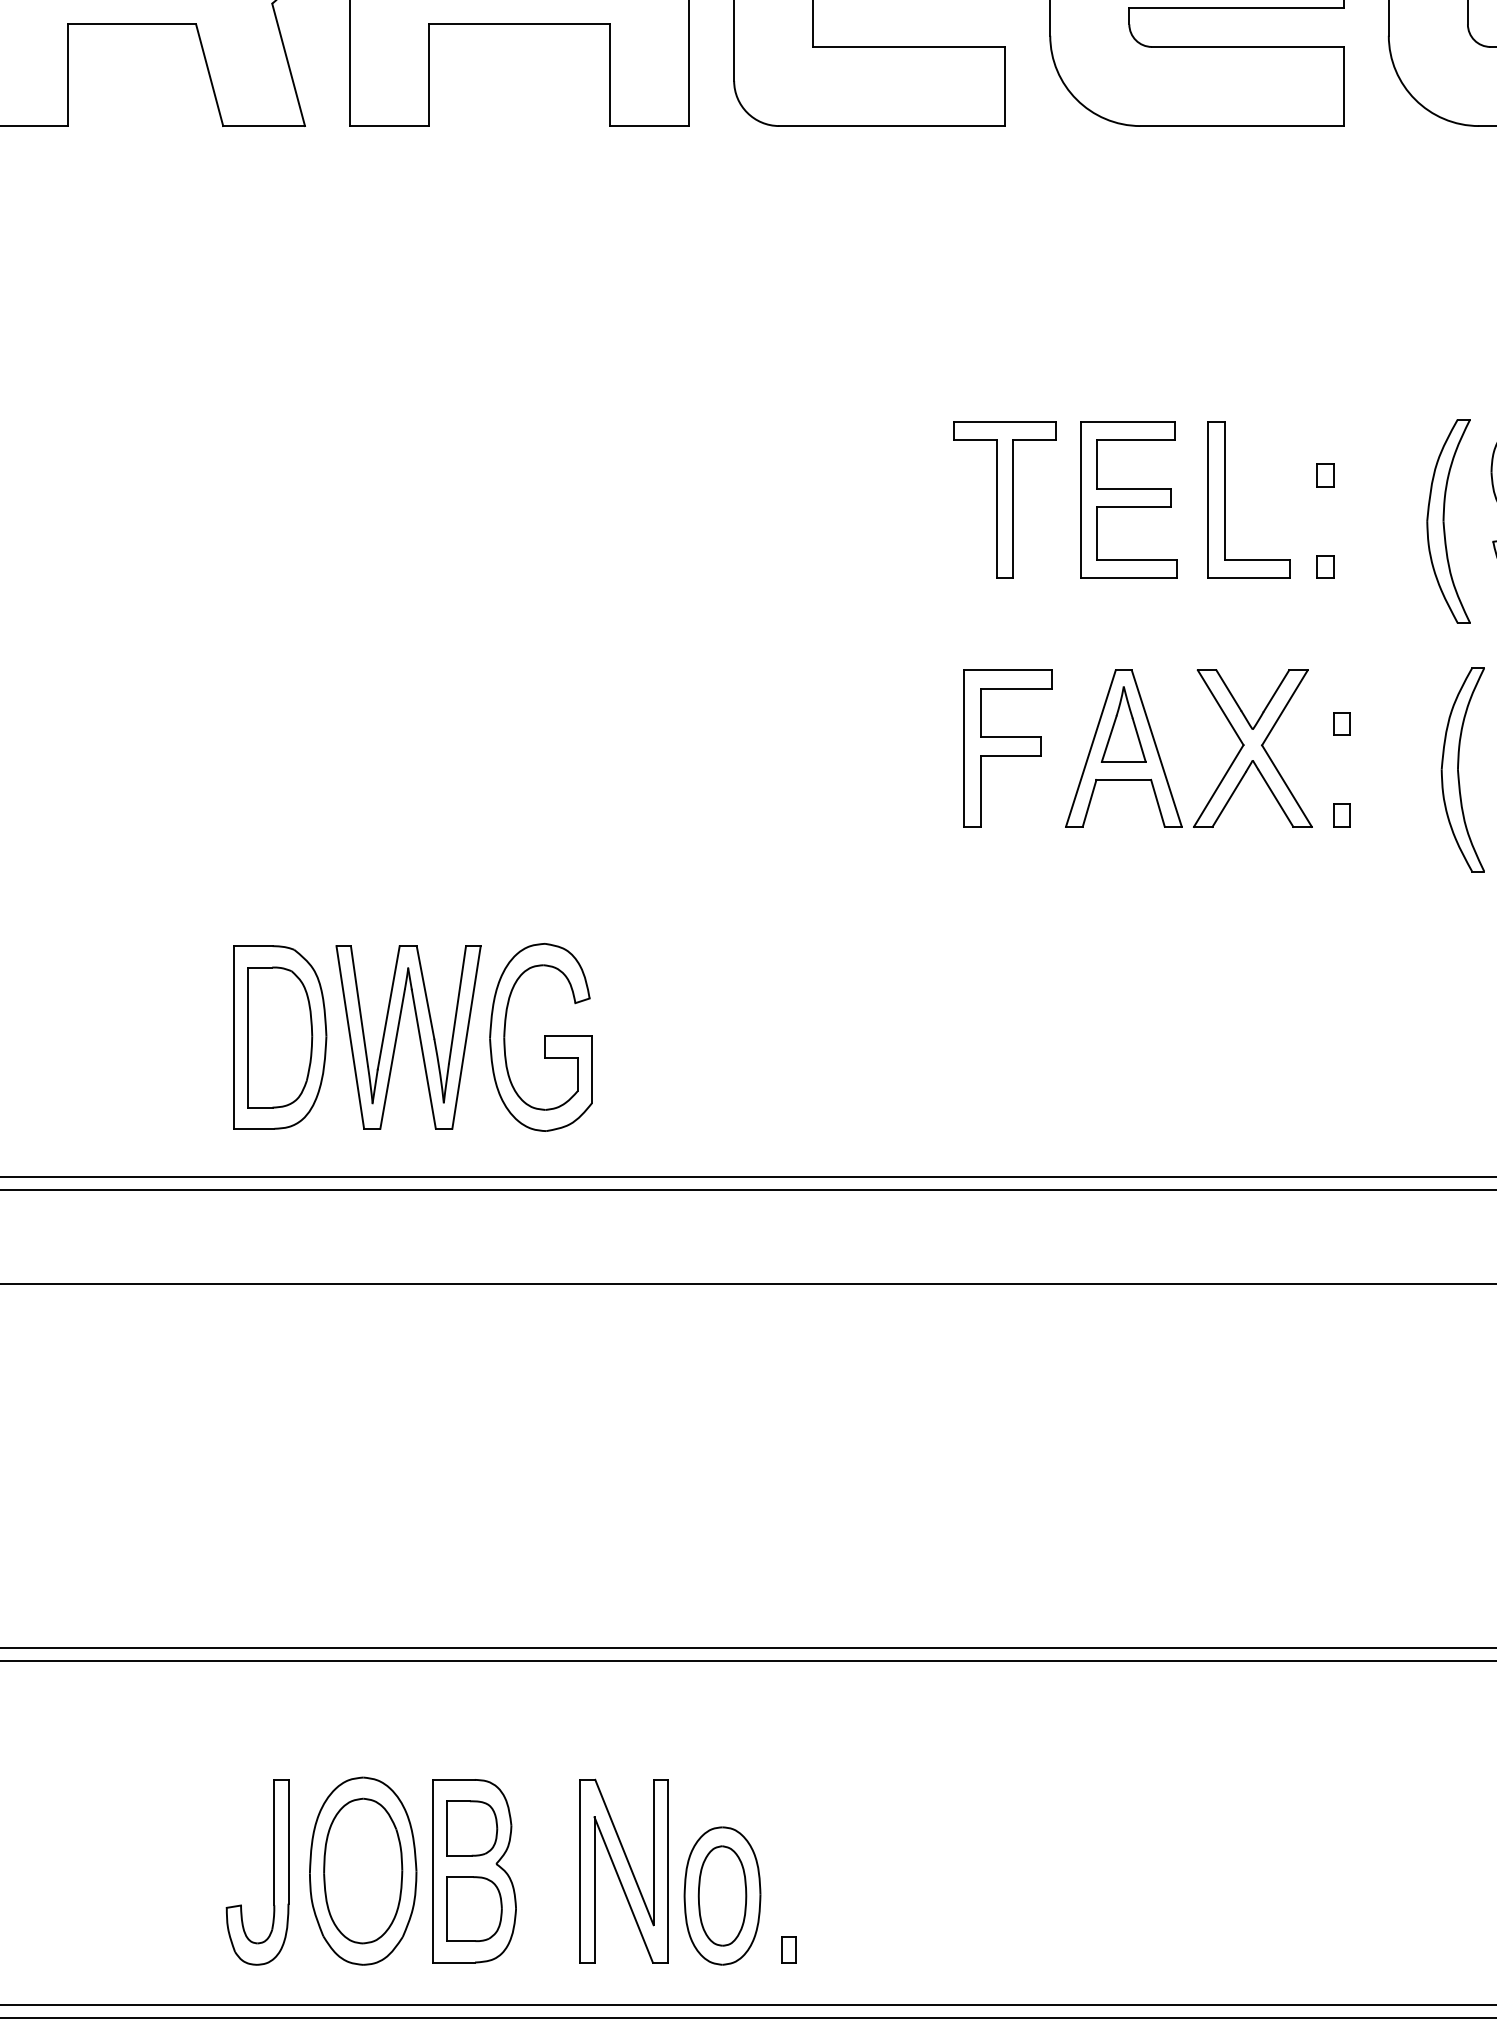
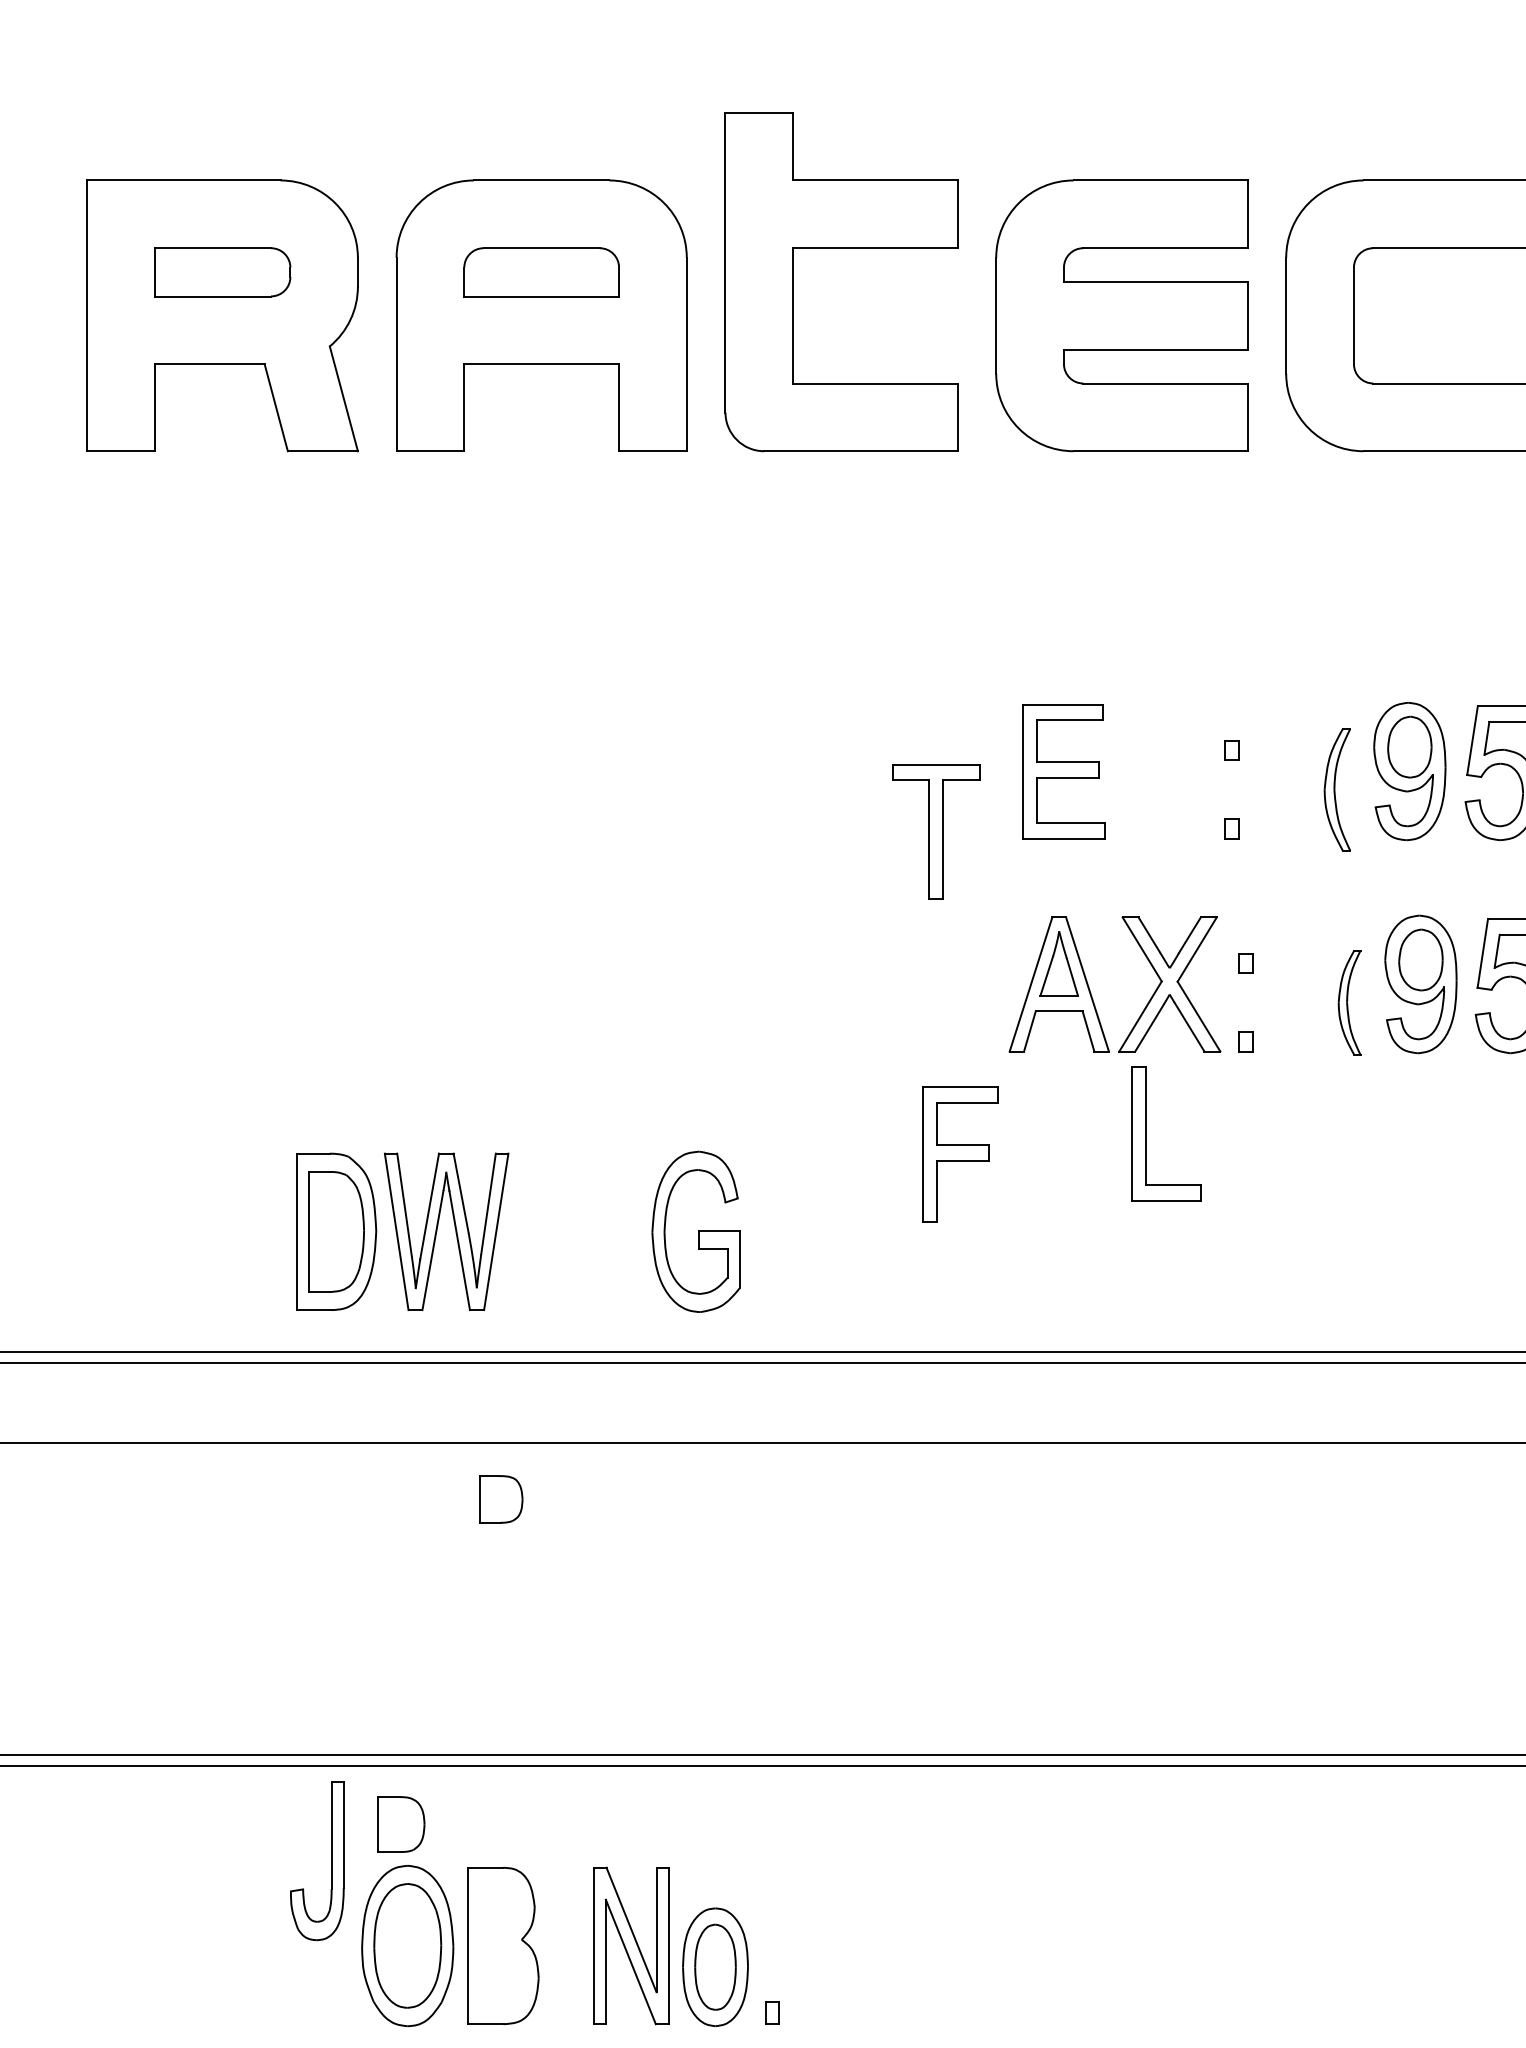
part: (1005, 499) -> (936, 831), moved
part: (1225, 499) -> (1146, 1133), moved
part: (1448, 520) -> (1337, 789), size x0.7
part: (1008, 748) -> (960, 1154), moved
part: (1462, 769) -> (1349, 1002), size x0.6
part: (540, 1037) -> (695, 1231), moved
part: (472, 1828) -> (501, 1499), moved
part: (274, 1872) -> (331, 1861), moved
part: (474, 1909) -> (401, 1824), moved

